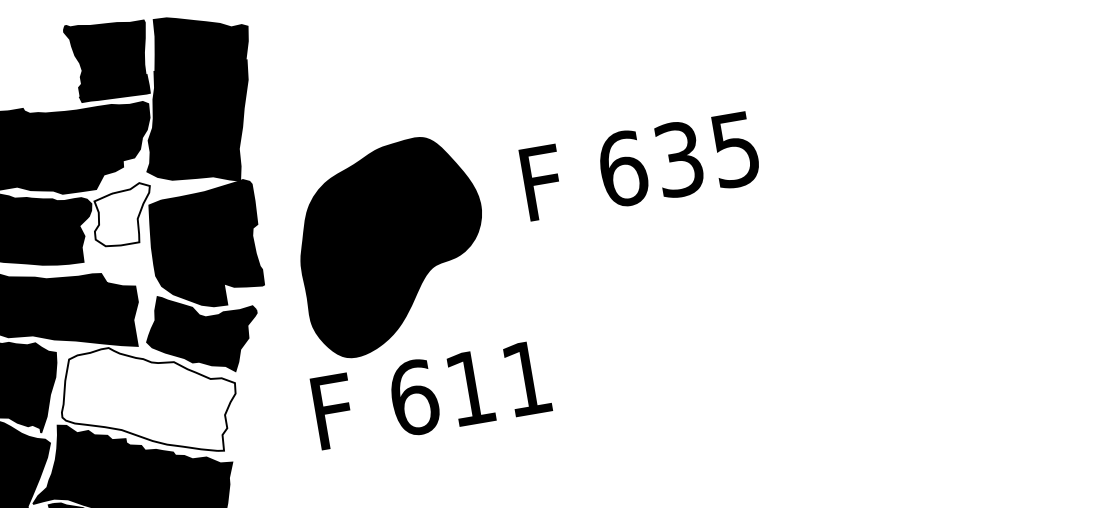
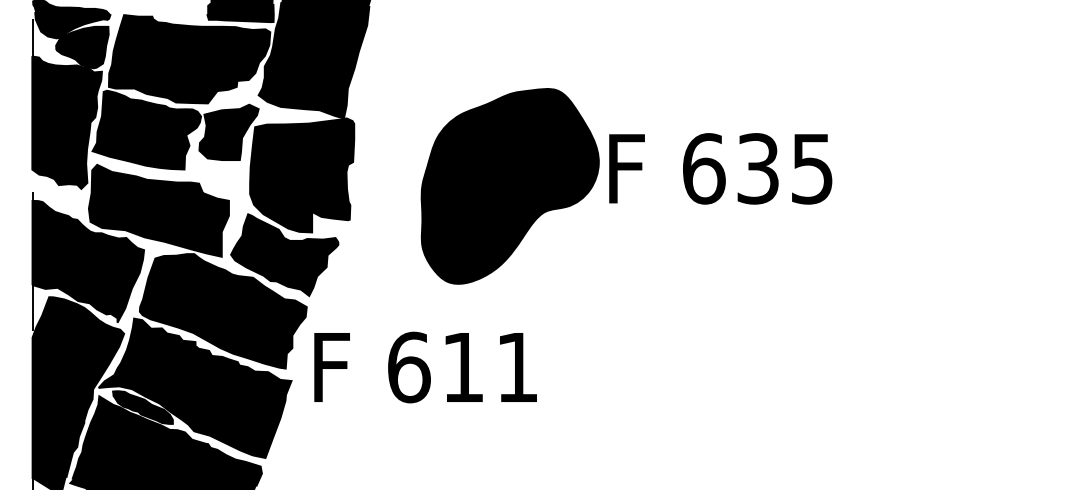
fill: (122, 215) -> (228, 132), added
part: (391, 246) -> (509, 186), moved
text: (431, 394) -> (425, 367), moved
fill: (148, 402) -> (222, 311), added

